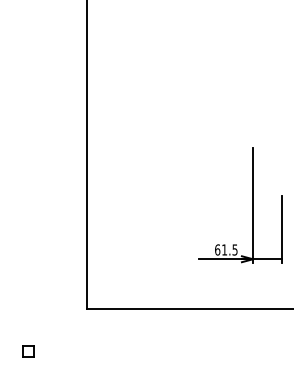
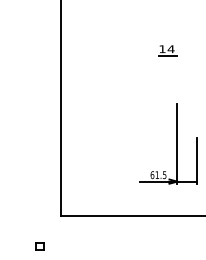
part: (239, 71) -> (167, 50), added
part: (27, 351) -> (39, 246), moved

